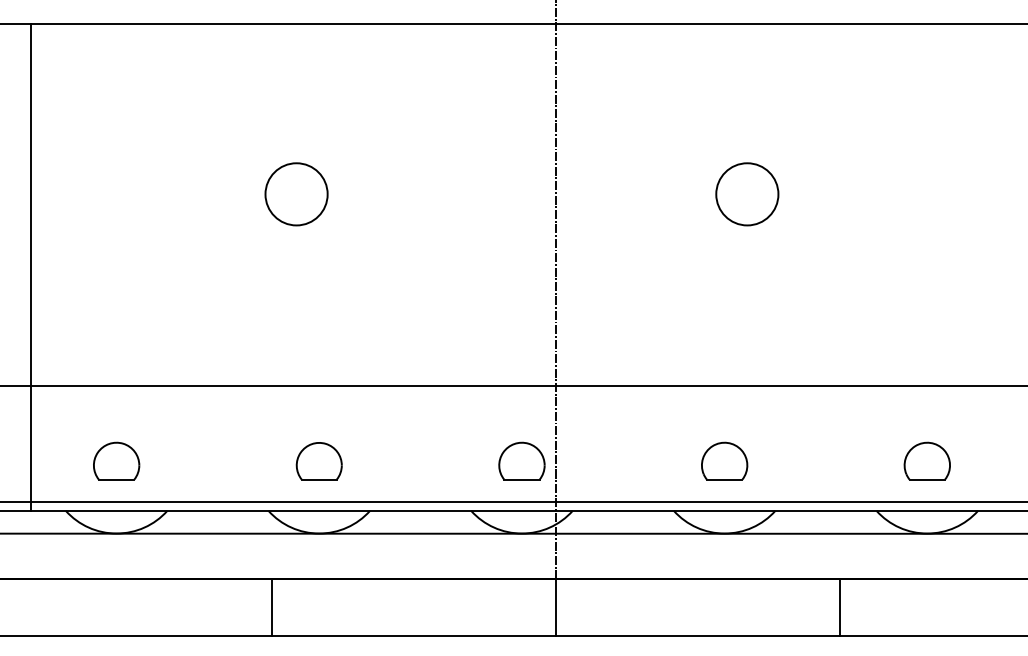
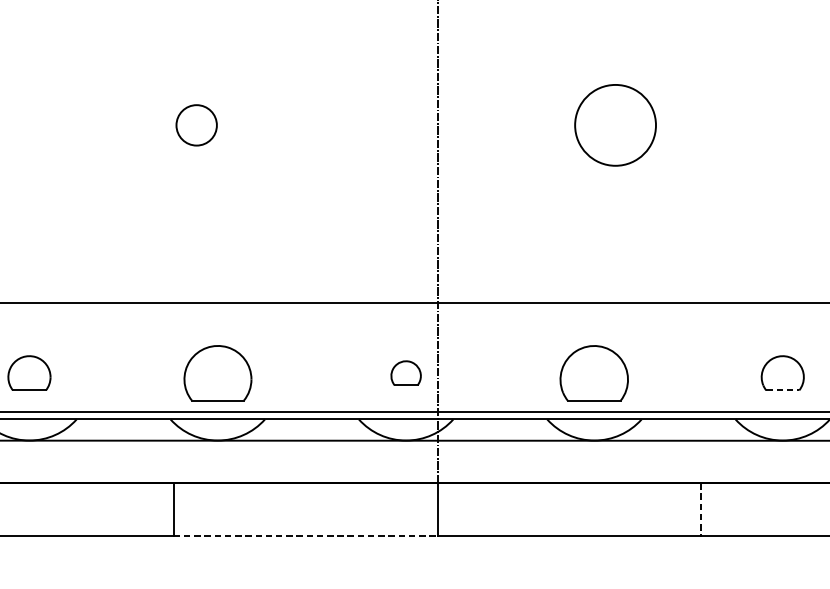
circle: (296, 194) -> (196, 125), size x0.7
circle: (747, 194) -> (615, 125), size x1.4
part: (521, 460) -> (405, 372), size x0.7
part: (724, 460) -> (594, 372), size x1.6
part: (318, 461) -> (217, 373), size x1.6
line: (927, 479) -> (782, 390), solid -> dashed
line: (839, 608) -> (701, 510), solid -> dashed
line: (413, 636) -> (305, 536), solid -> dashed

